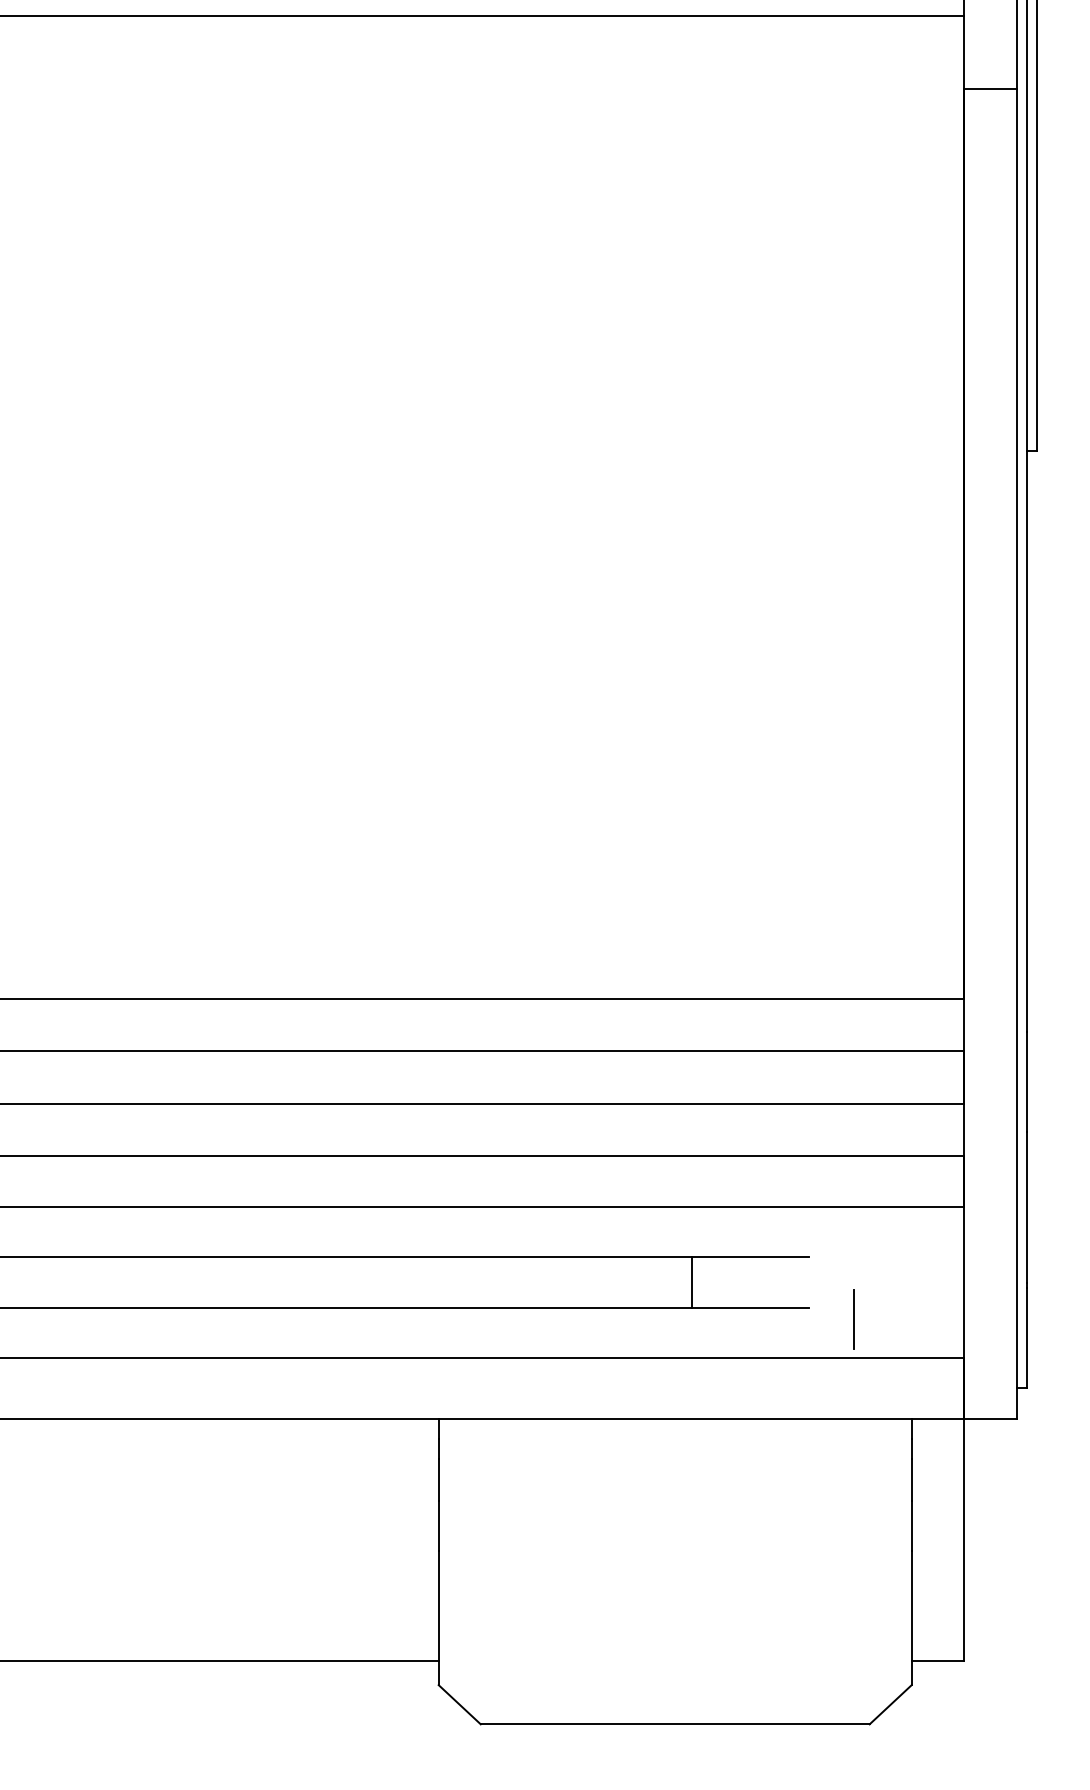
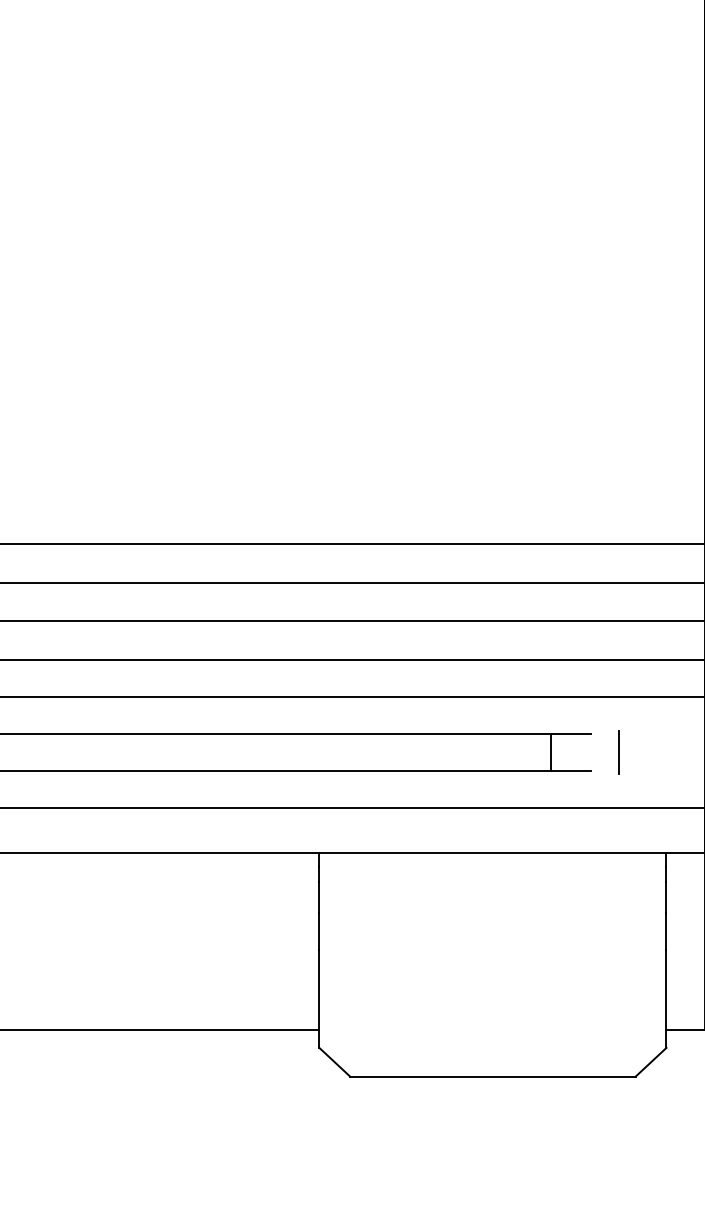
line: (692, 1282) -> (551, 752), moved
line: (853, 1319) -> (618, 752), moved

